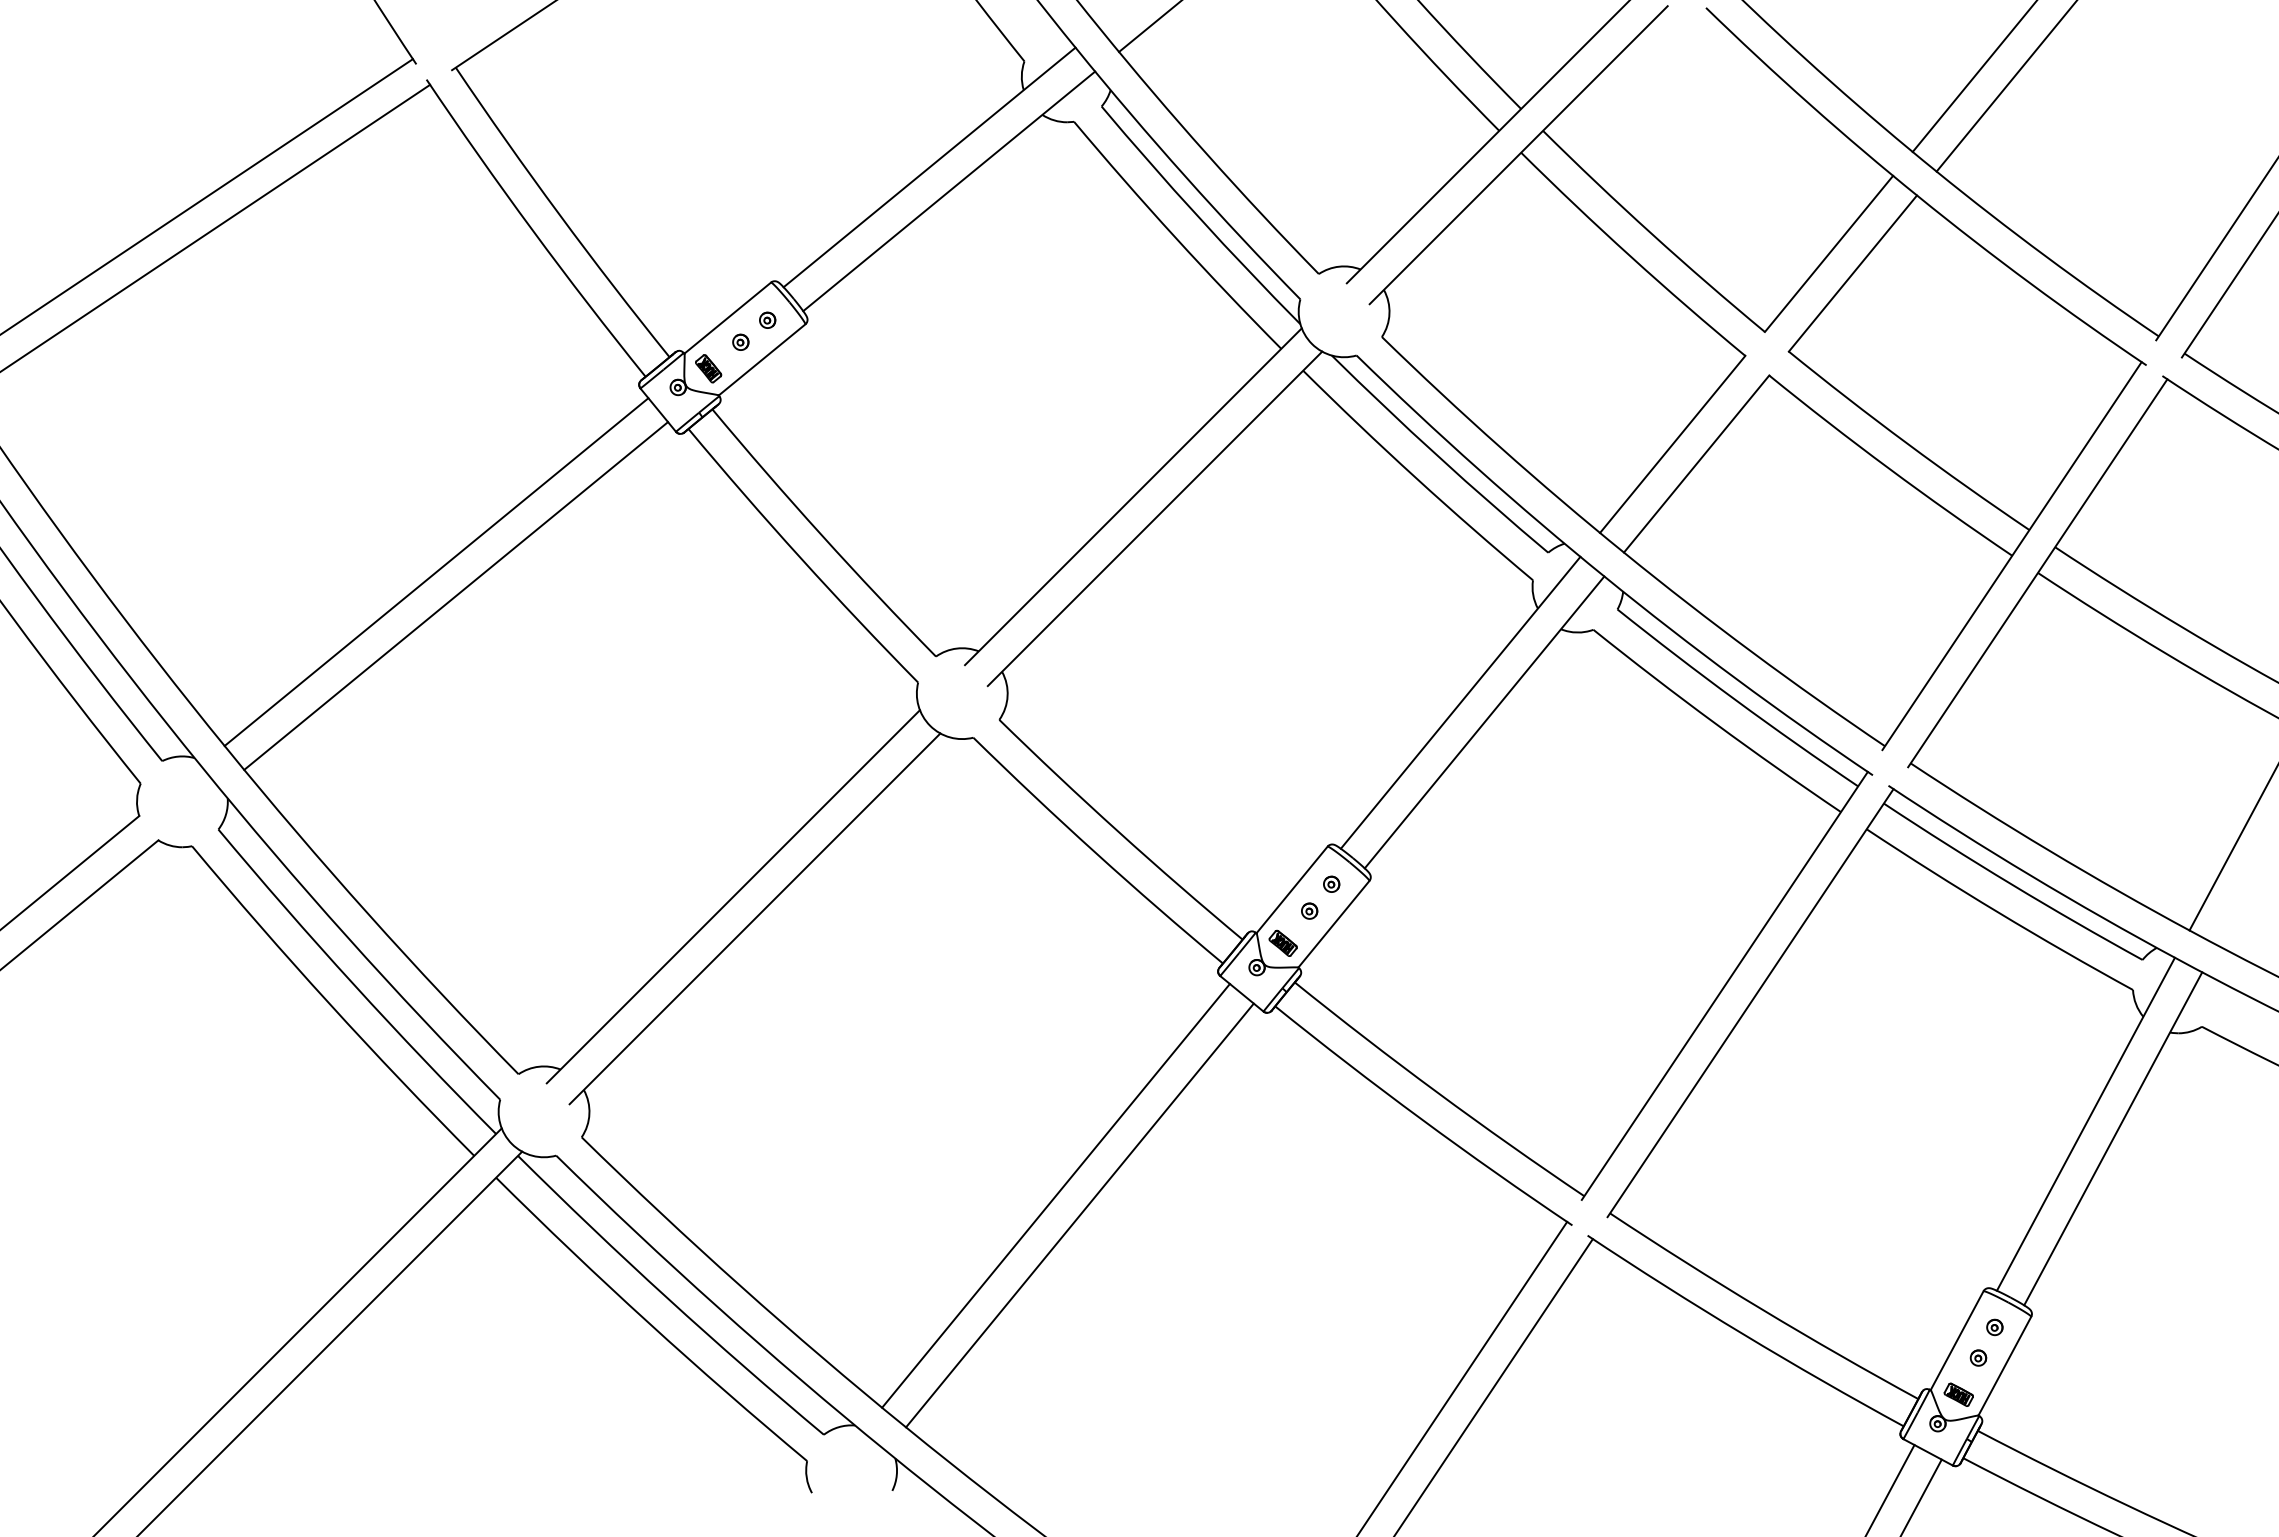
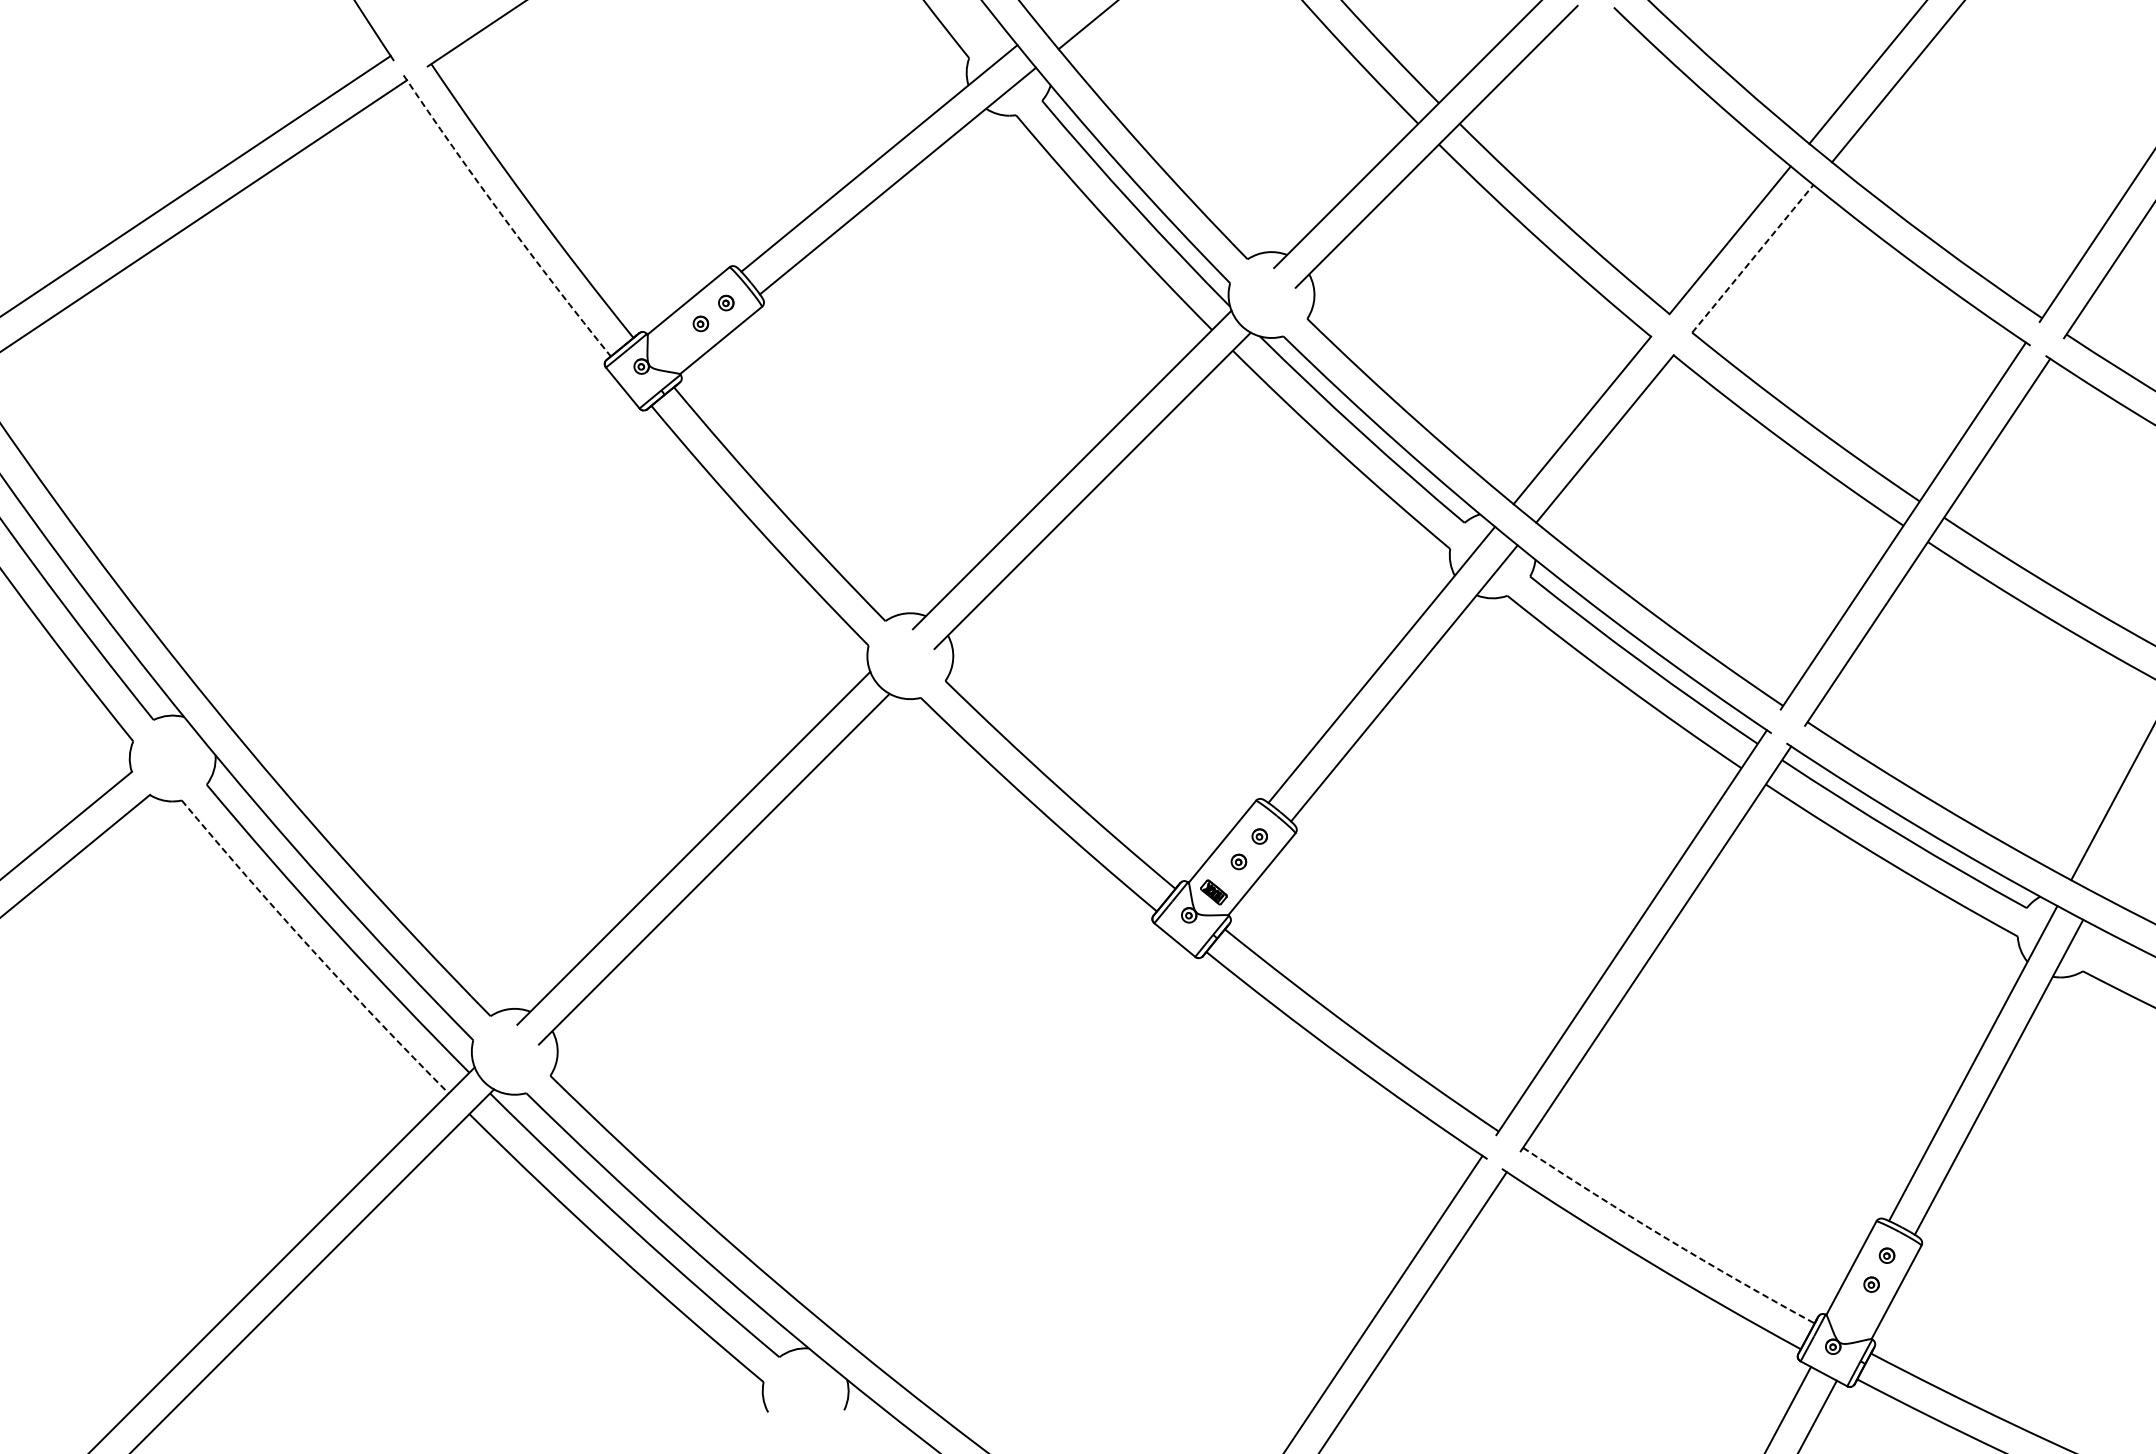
arc: (532, 230) -> (503, 218), solid -> dashed
line: (1853, 273) -> (1753, 258), solid -> dashed
part: (708, 368) -> (670, 348), removed
line: (436, 572) -> (413, 541), removed
line: (456, 595) -> (431, 563), removed
arc: (329, 1004) -> (311, 950), solid -> dashed
line: (1055, 1195) -> (998, 1130), removed
line: (1079, 1215) -> (1021, 1149), removed
arc: (1762, 1309) -> (1667, 1238), solid -> dashed
part: (1958, 1394) -> (1852, 1319), removed

